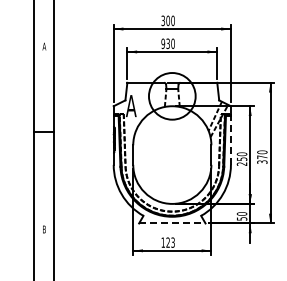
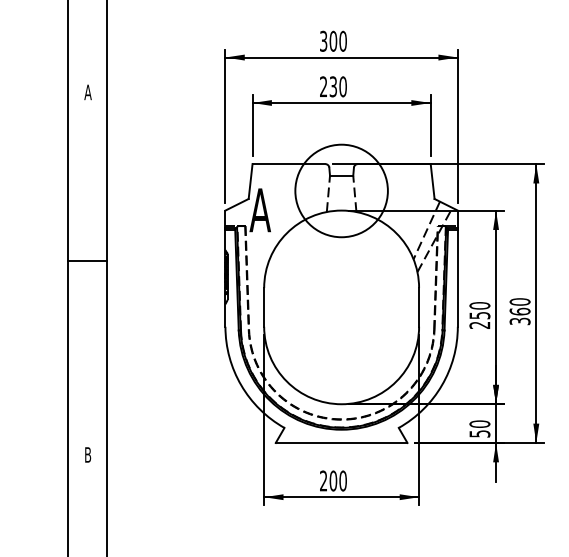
text: (163, 43) -> (324, 86), 930 -> 230
line: (230, 140) -> (456, 278), dashed -> solid
text: (262, 157) -> (520, 312), 370 -> 360
line: (172, 223) -> (341, 443), dashed -> solid
text: (167, 242) -> (332, 480), 123 -> 200

